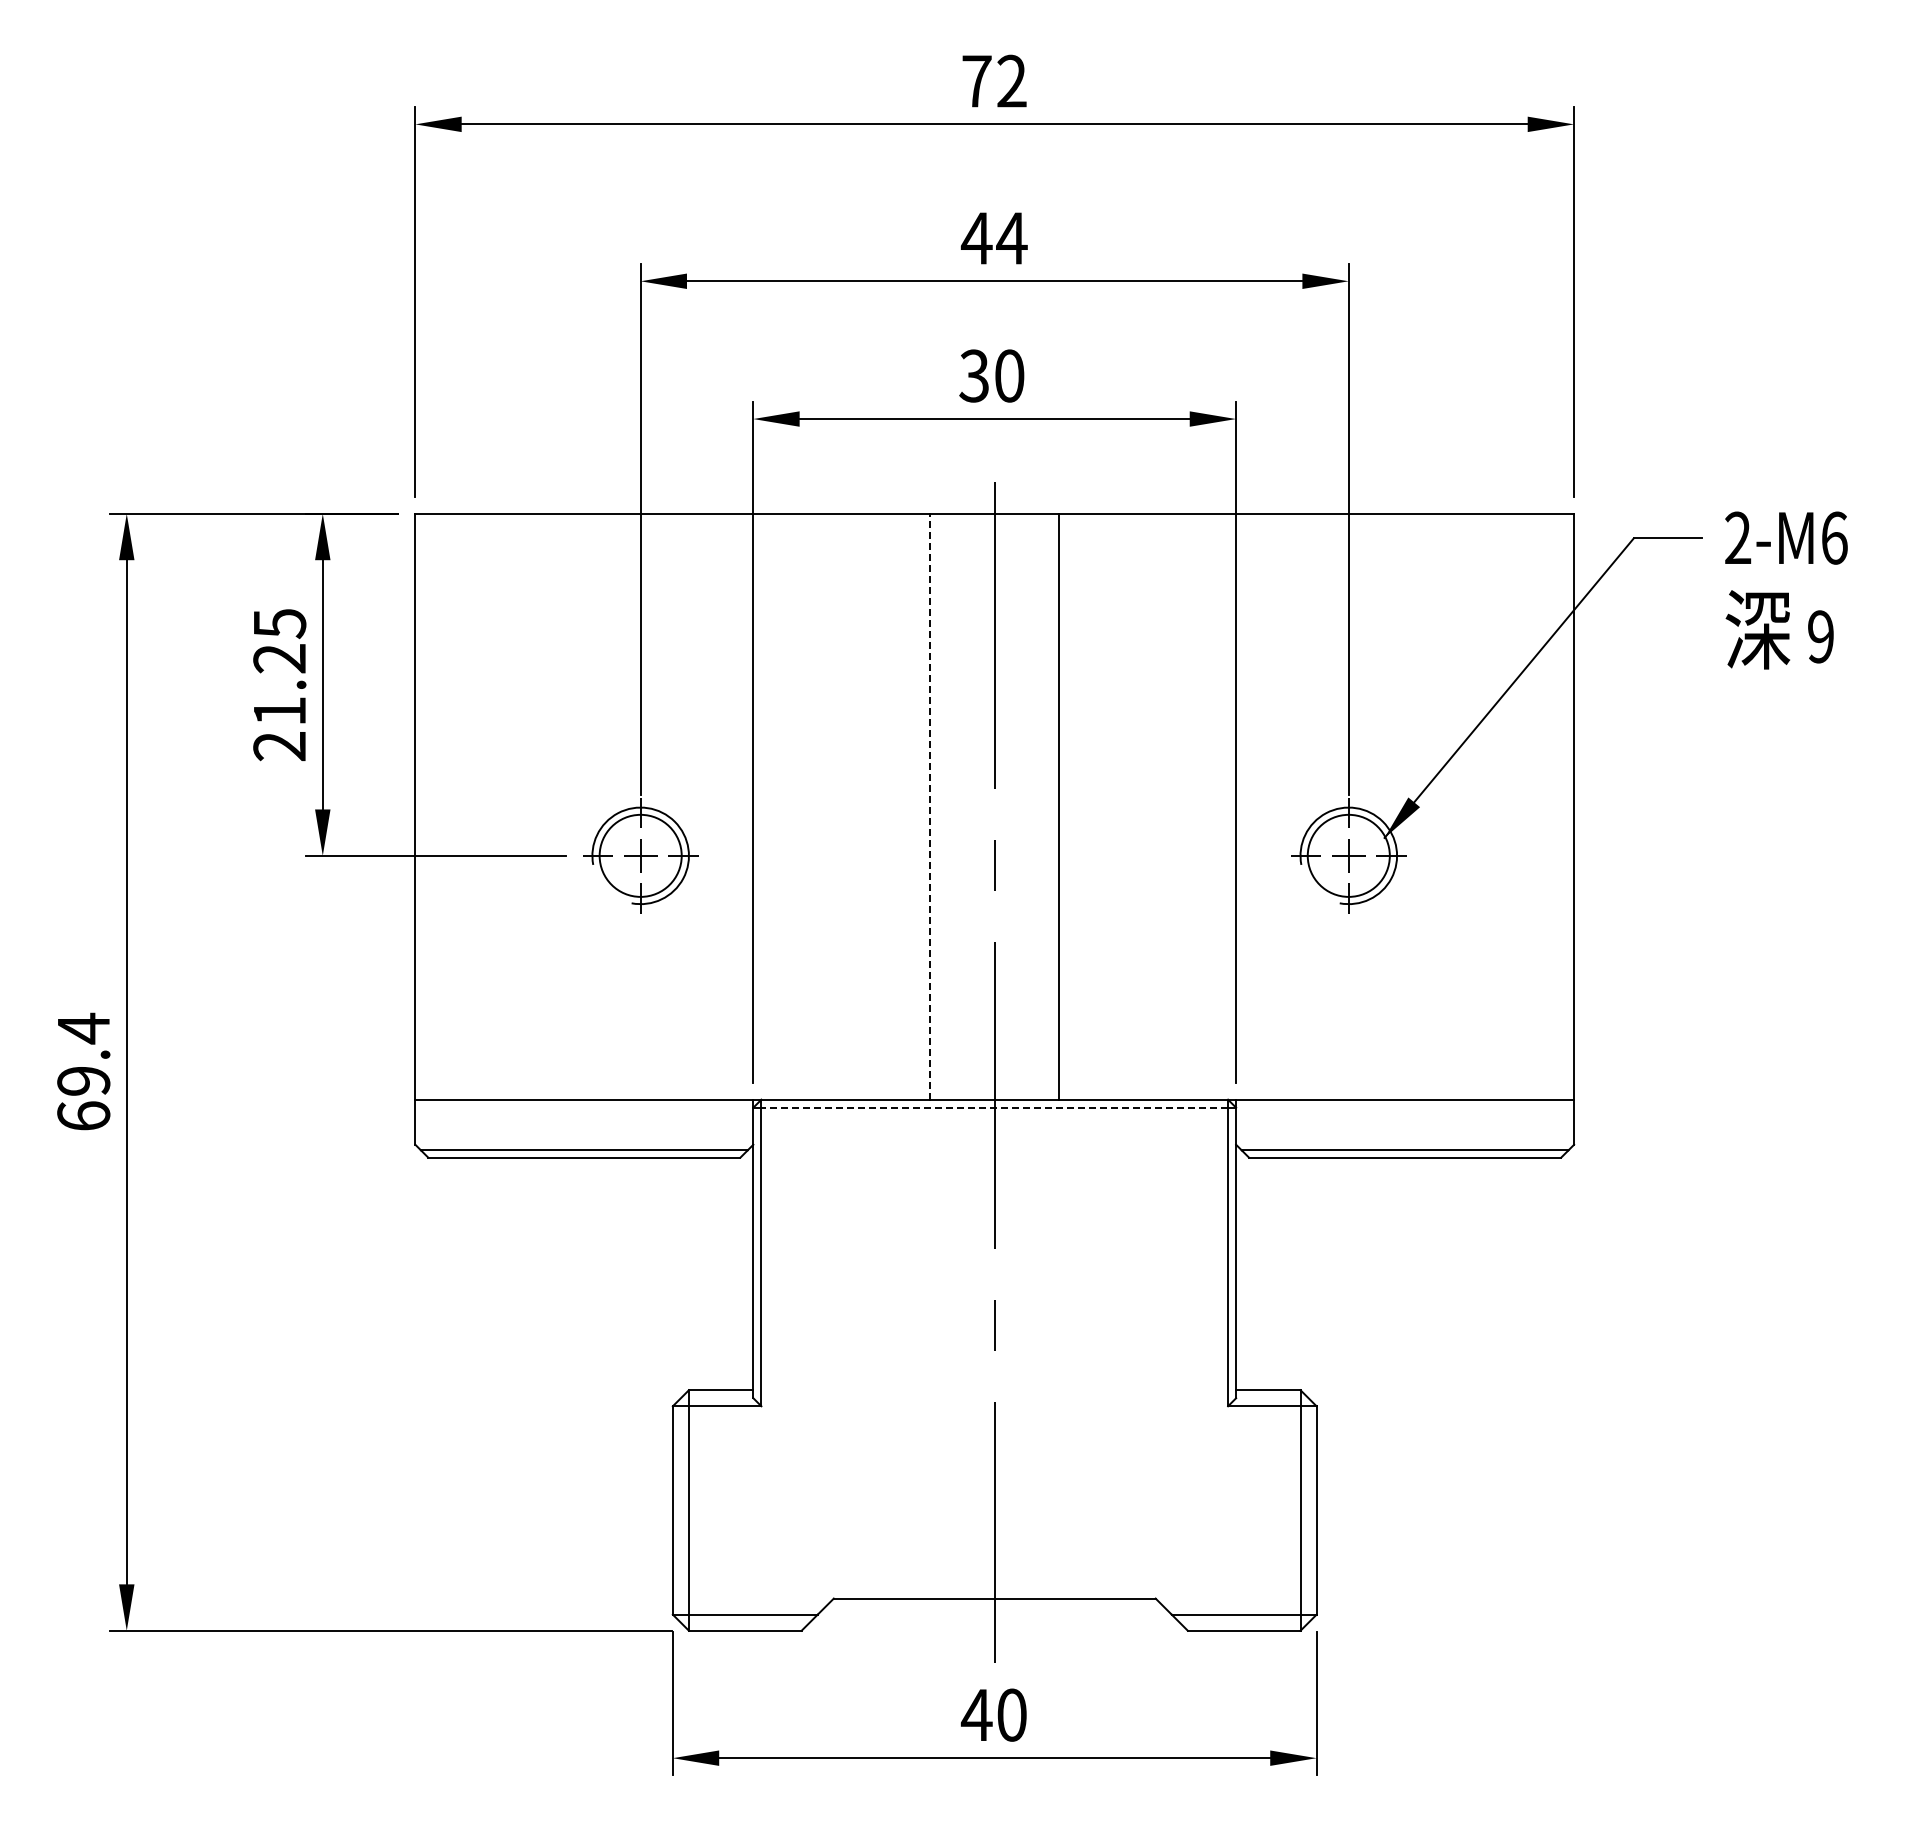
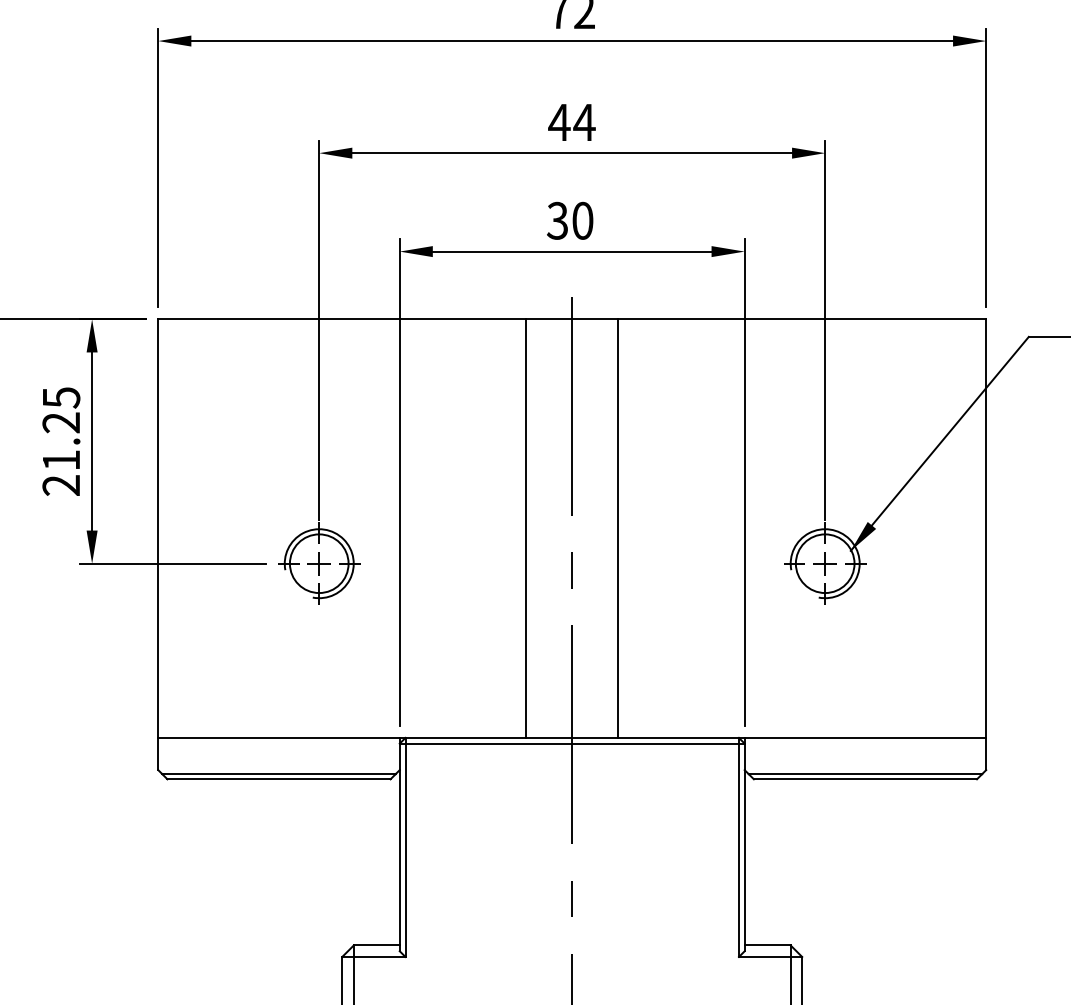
line: (930, 806) -> (526, 528), dashed -> solid
line: (994, 1107) -> (572, 743), dashed -> solid

